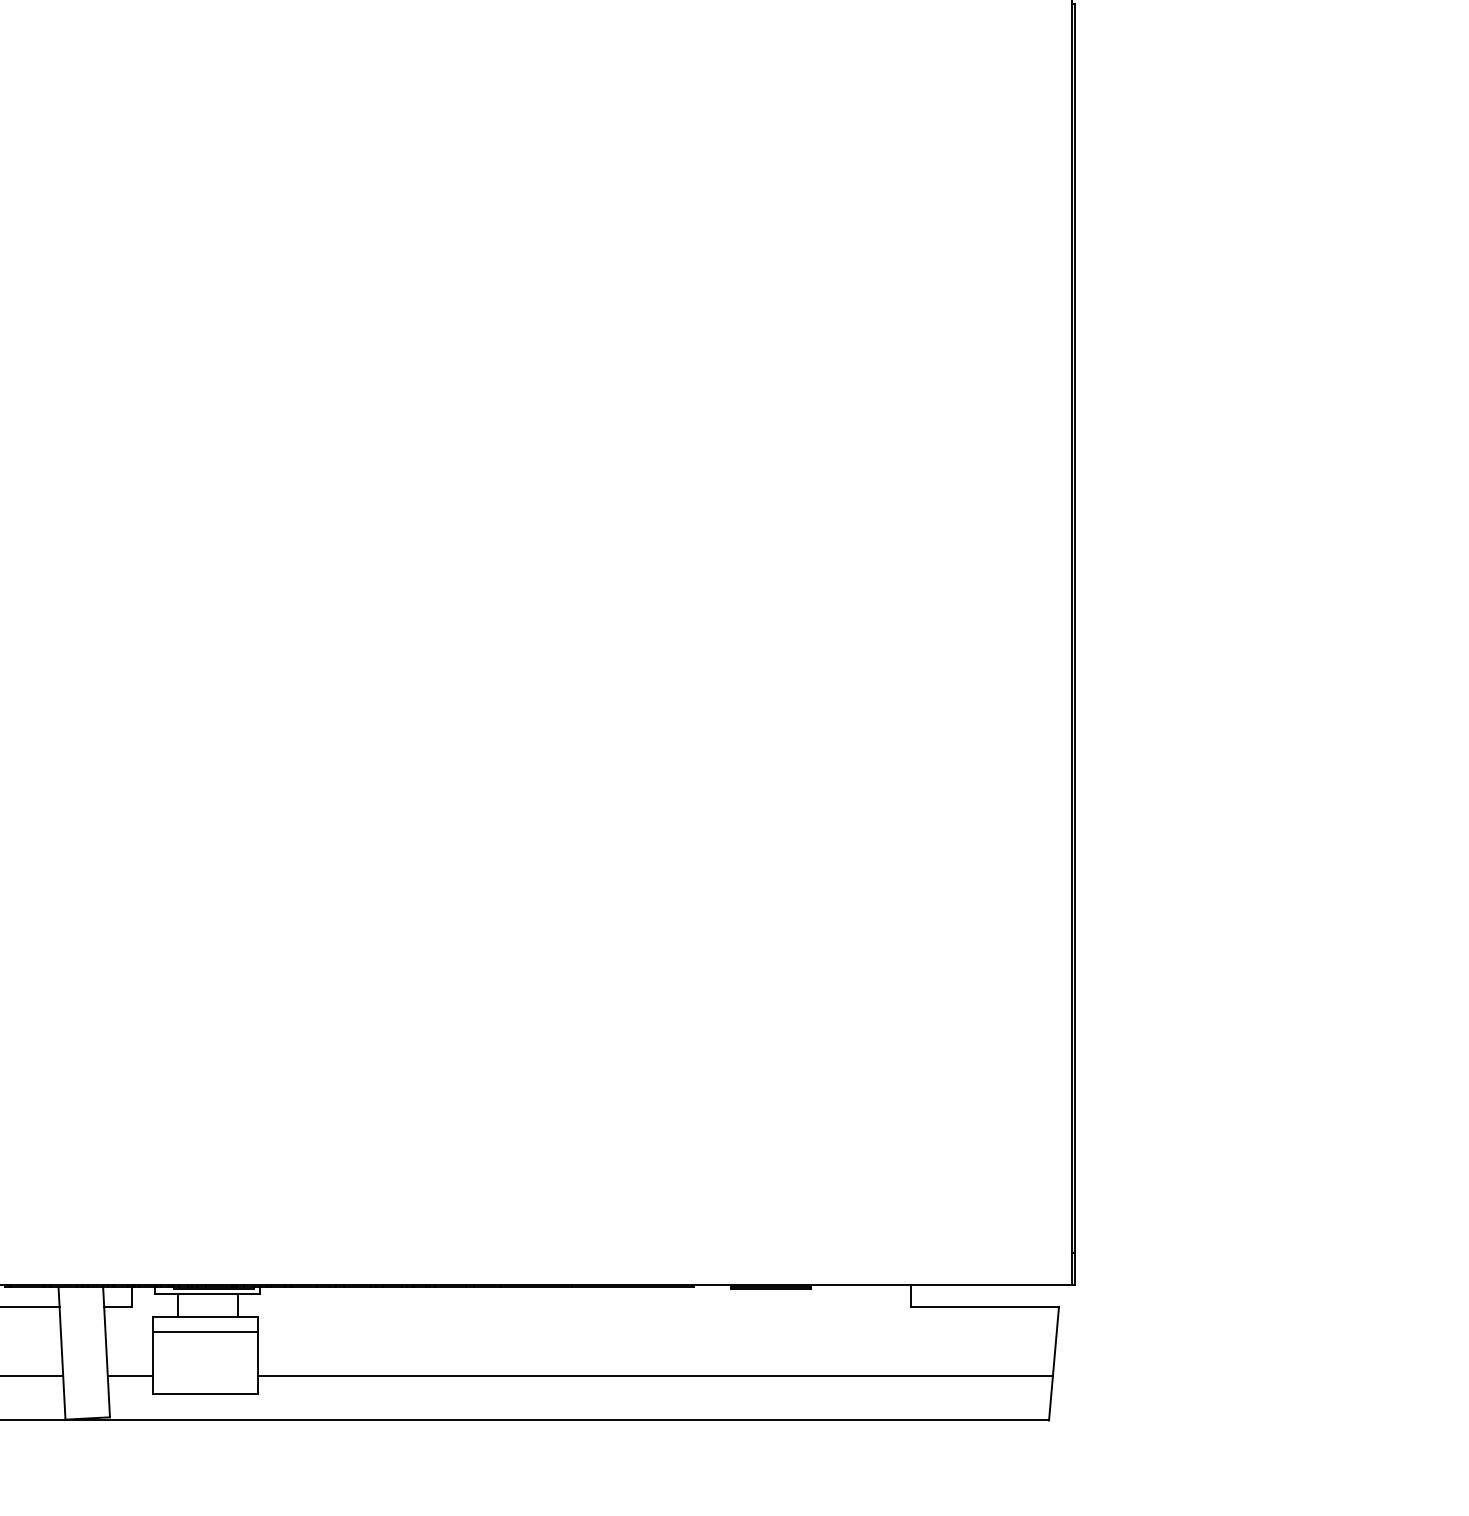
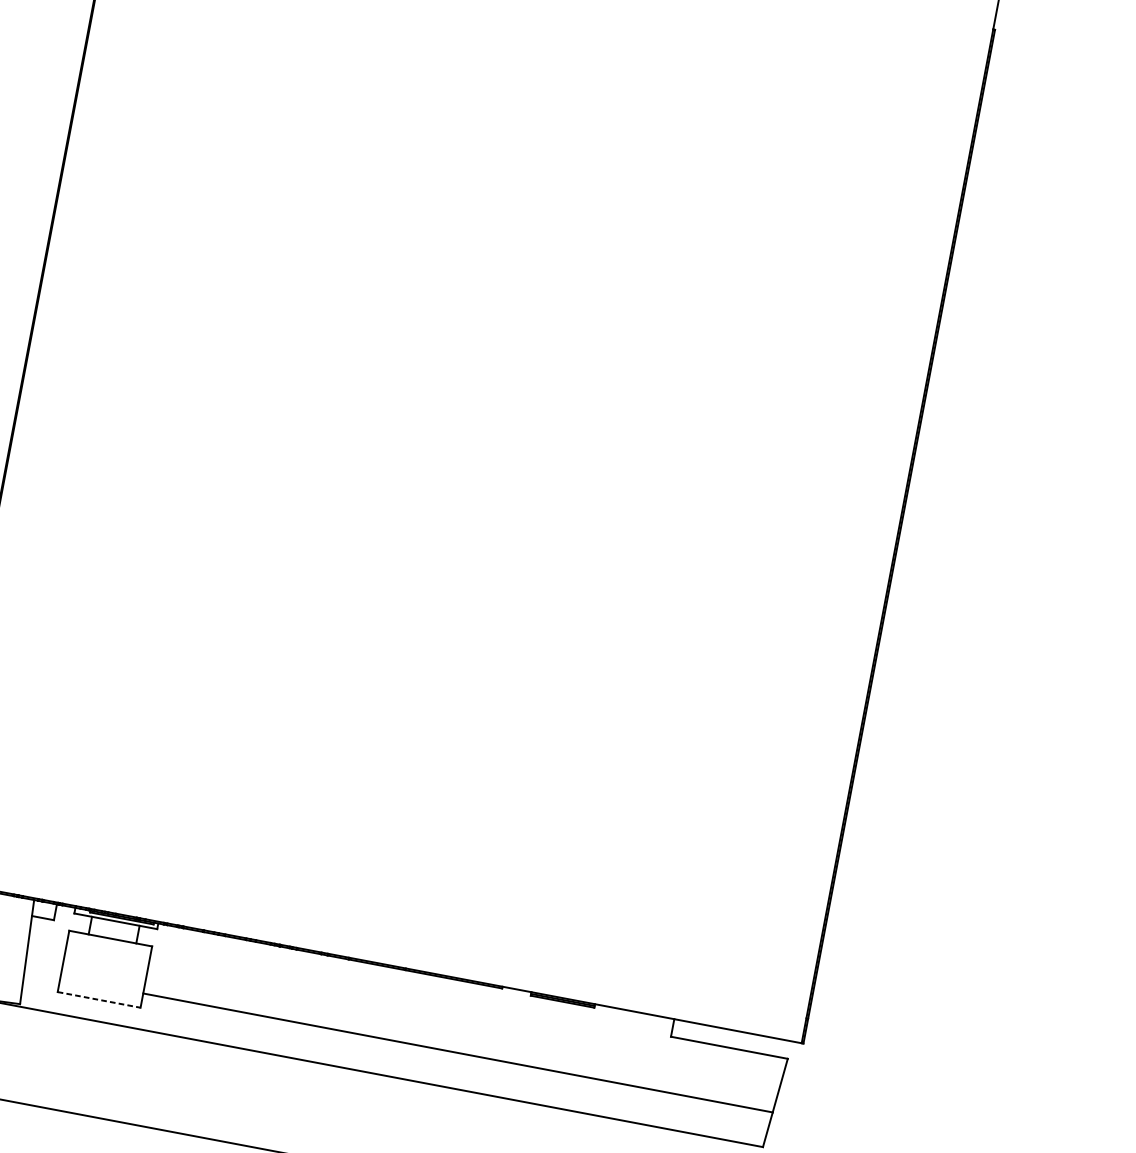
line: (205, 1332) -> (108, 951), removed
line: (130, 1375) -> (42, 974), removed
line: (205, 1393) -> (99, 999), solid -> dashed

